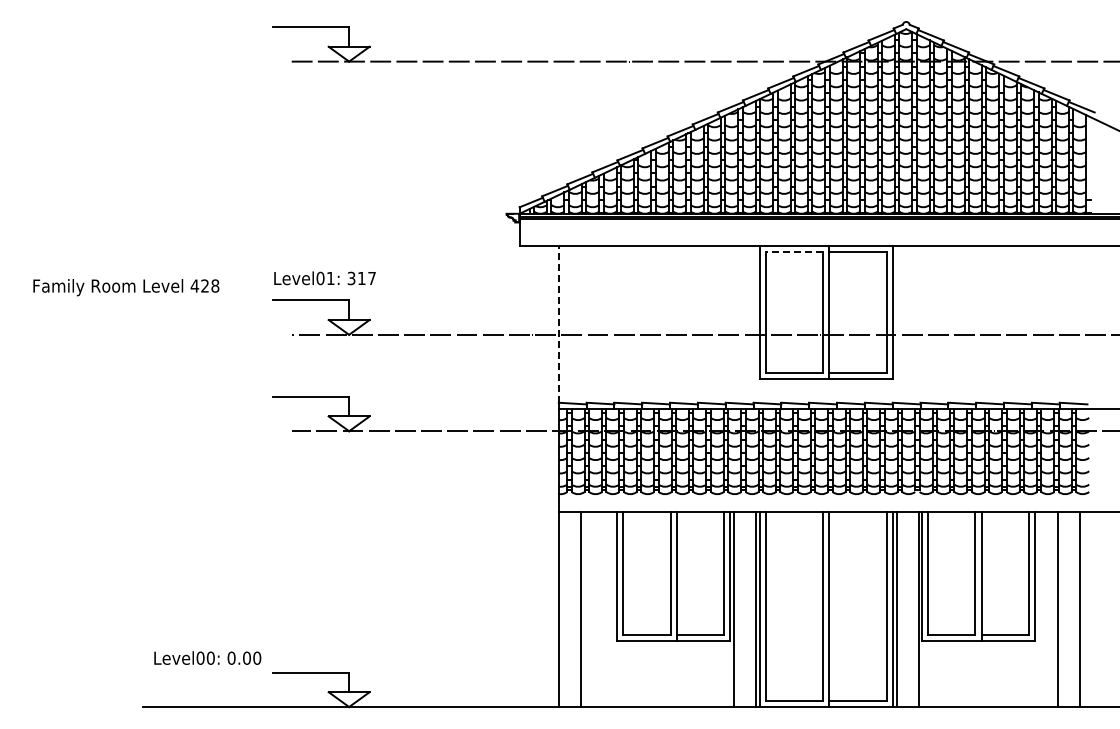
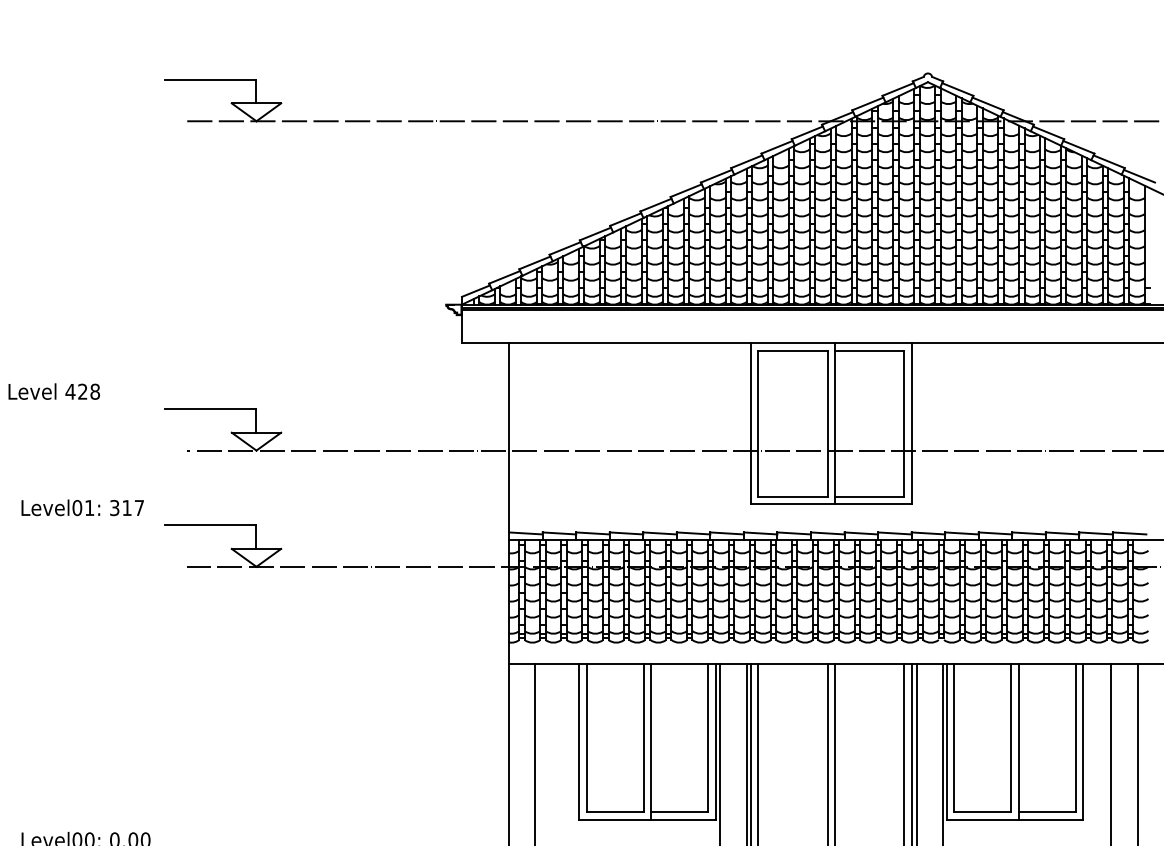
line: (794, 252) -> (793, 351), dashed -> solid
text: (324, 278) -> (82, 508), moved
line: (558, 323) -> (508, 436), dashed -> solid

